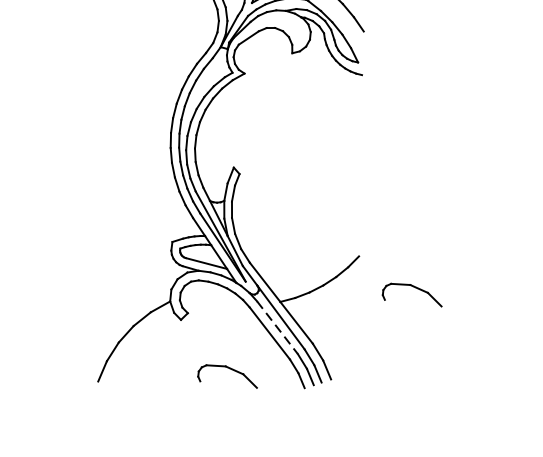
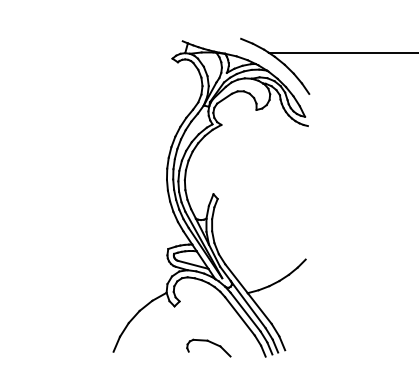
part: (411, 294) -> (344, 287), removed
line: (277, 328) -> (245, 312), dashed -> solid

